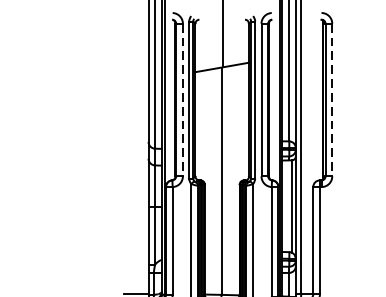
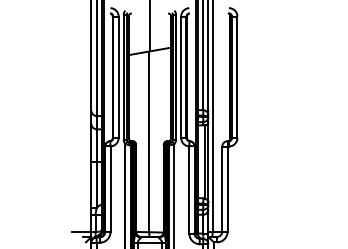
line: (182, 100) -> (118, 77), dashed -> solid
line: (332, 100) -> (237, 77), dashed -> solid

